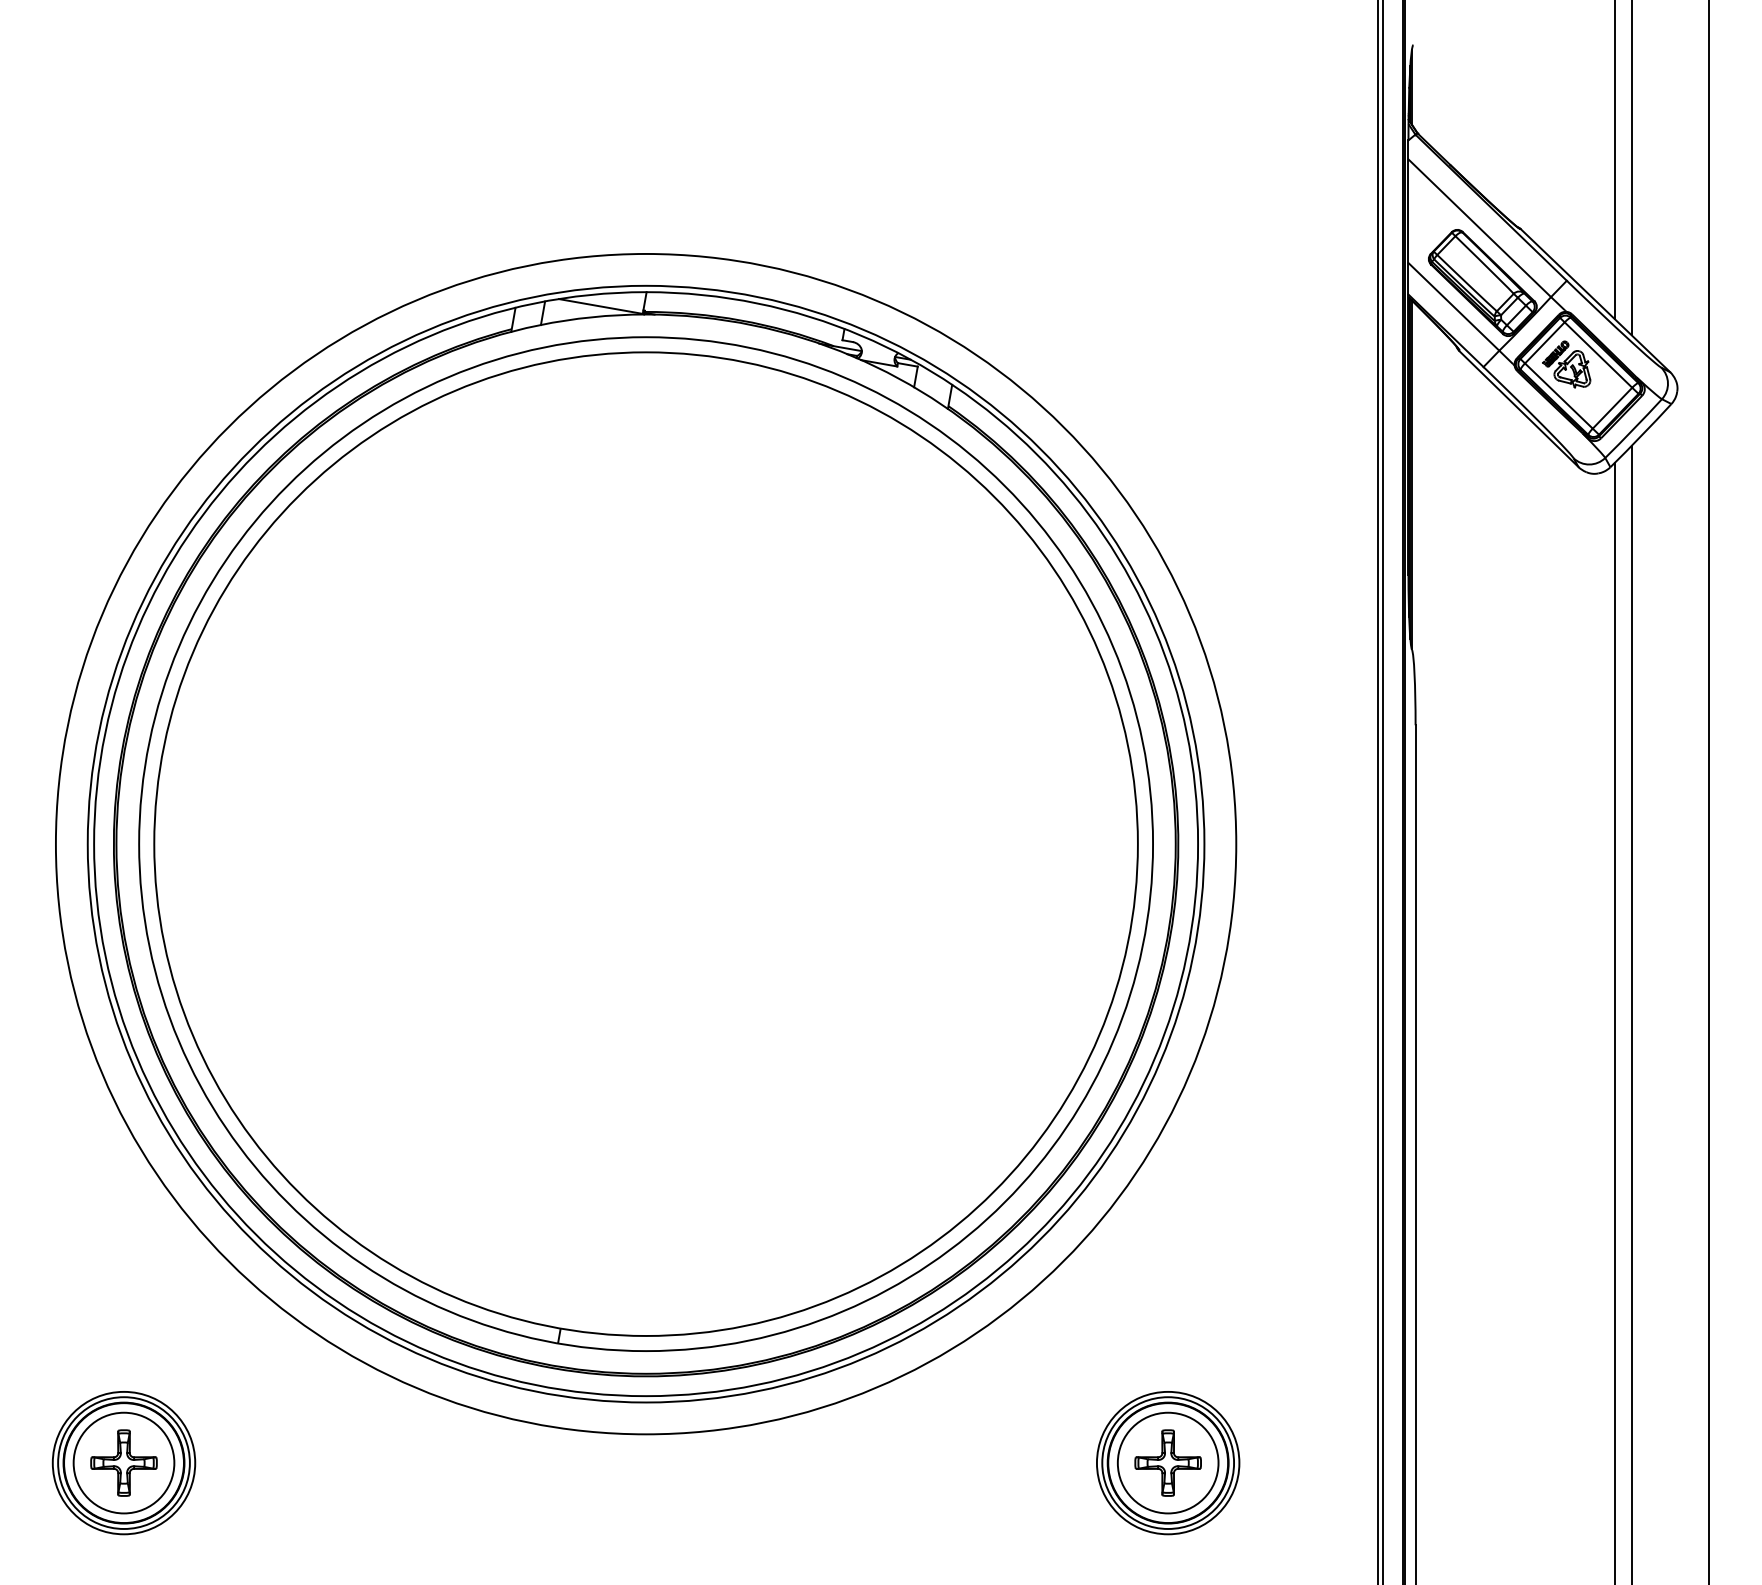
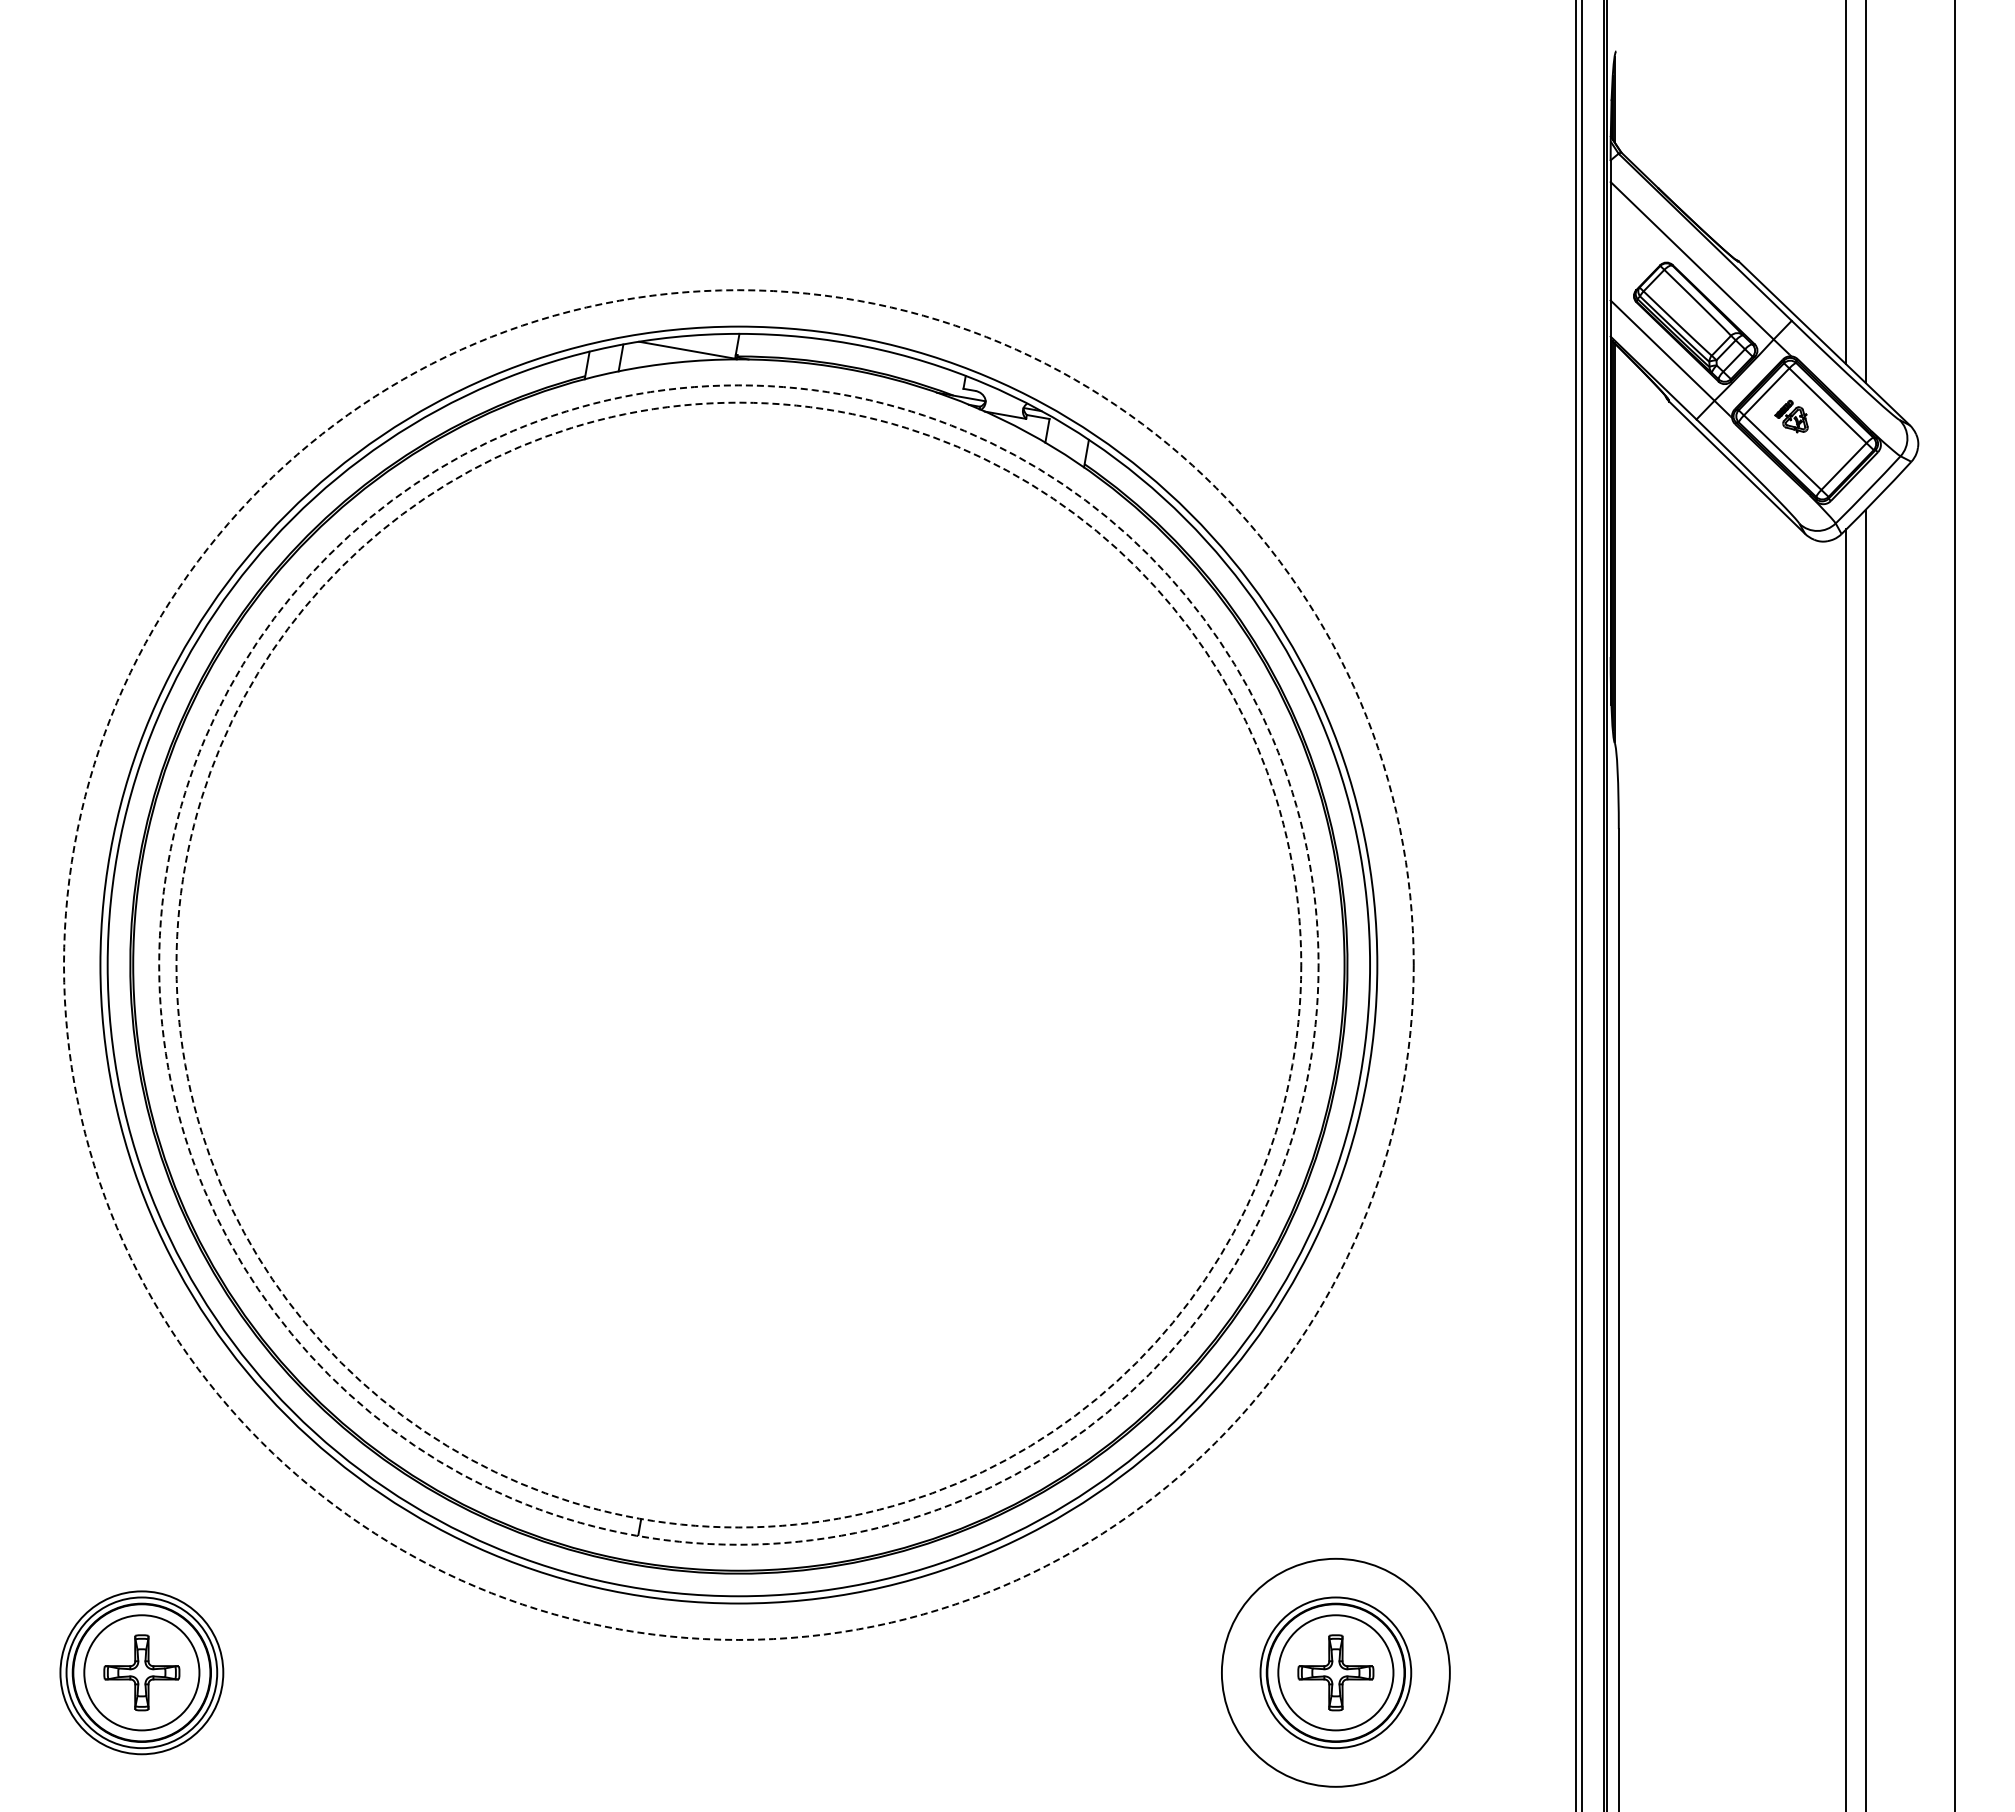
part: (1566, 364) -> (1791, 416), size x0.6
circle: (645, 843) -> (738, 964), solid -> dashed
circle: (645, 843) -> (738, 964), solid -> dashed
circle: (645, 843) -> (738, 964), solid -> dashed
circle: (1167, 1462) -> (1335, 1672), size x1.4

